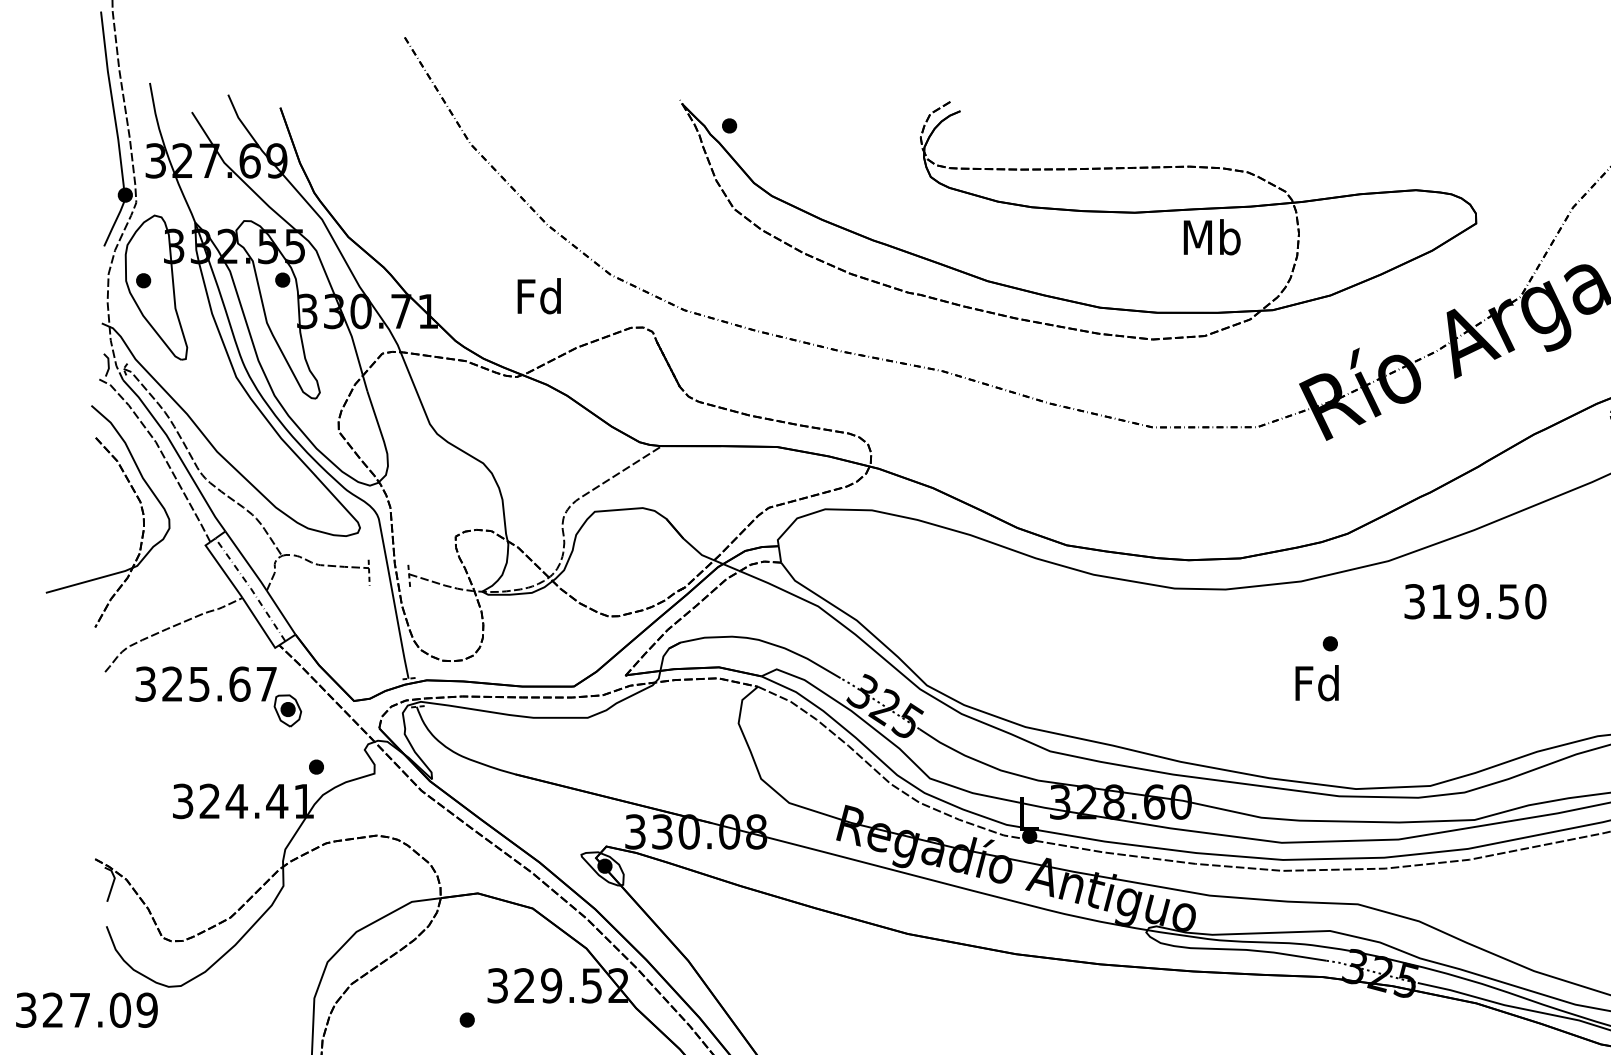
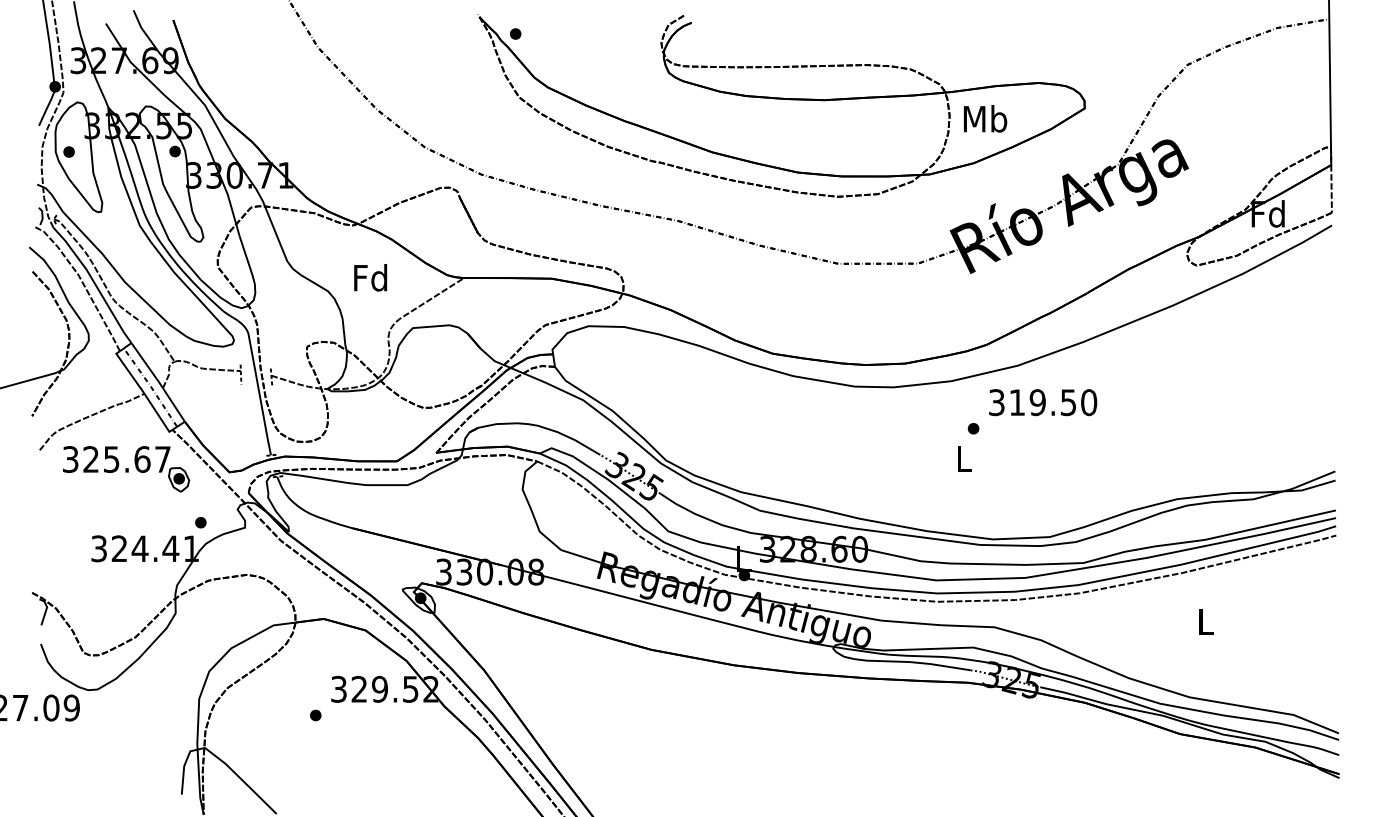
text: (1212, 236) -> (985, 118), moved
text: (539, 295) -> (370, 277), moved
text: (1475, 601) -> (1043, 402), moved
text: (1317, 682) -> (963, 458), Fd -> L

